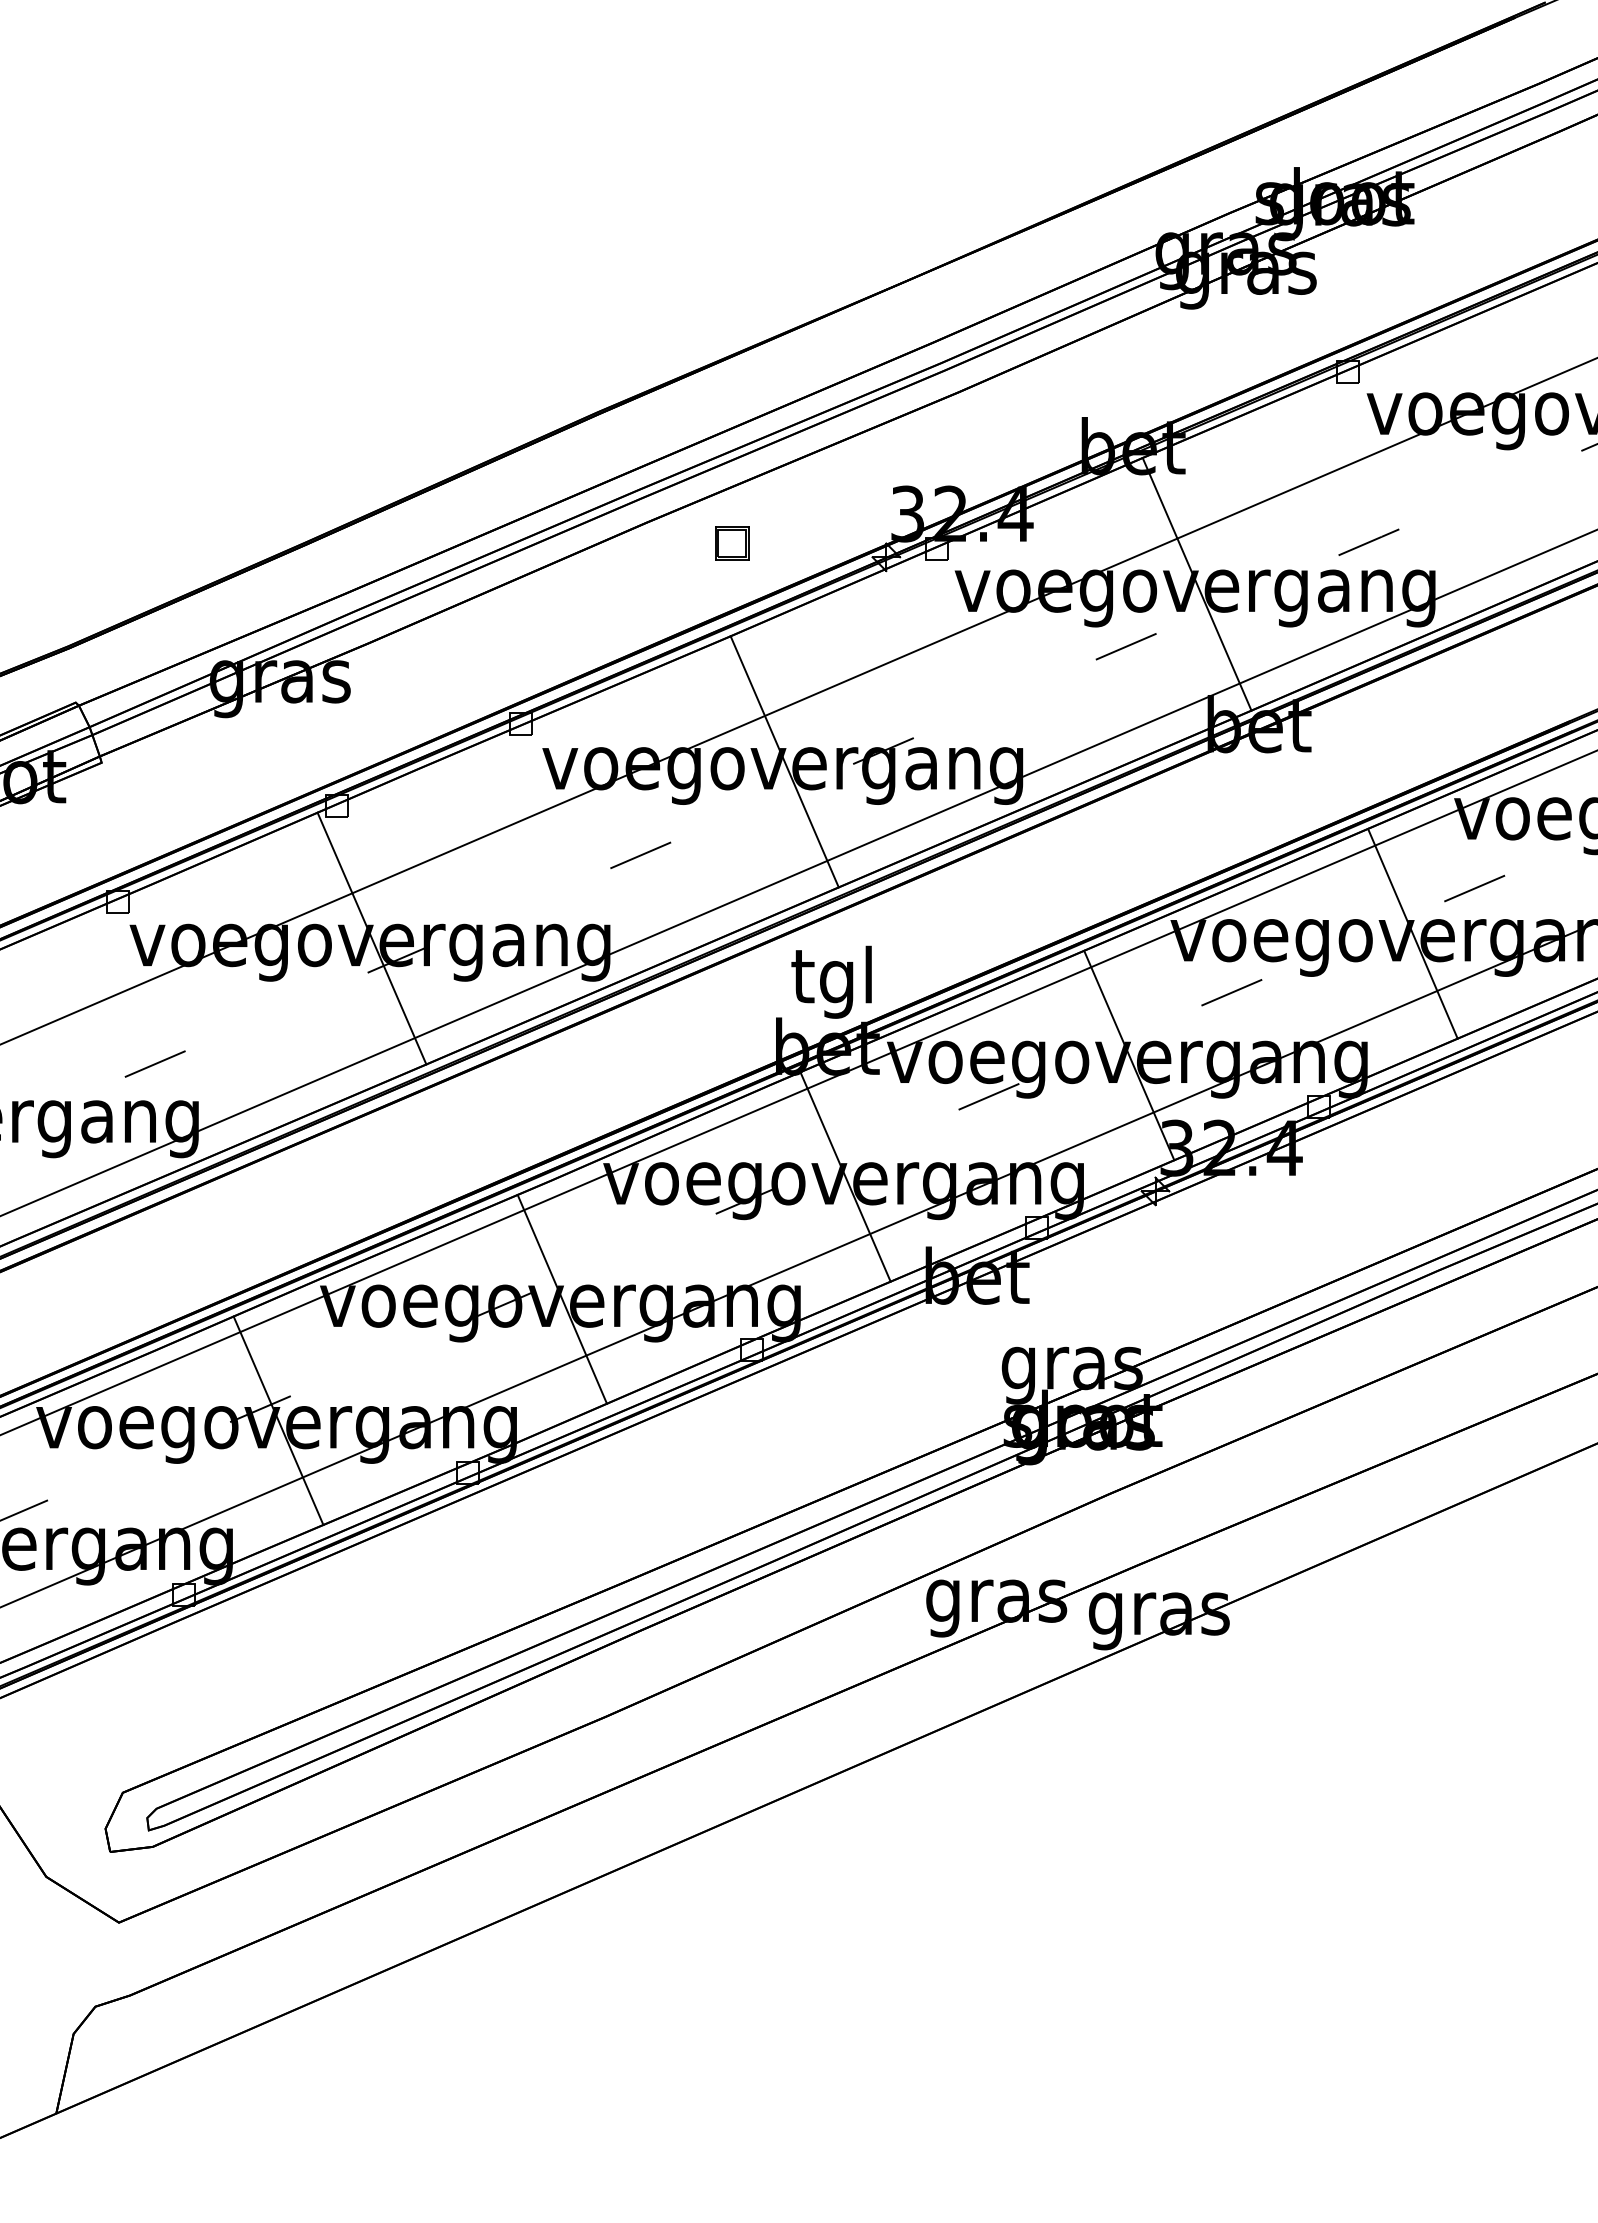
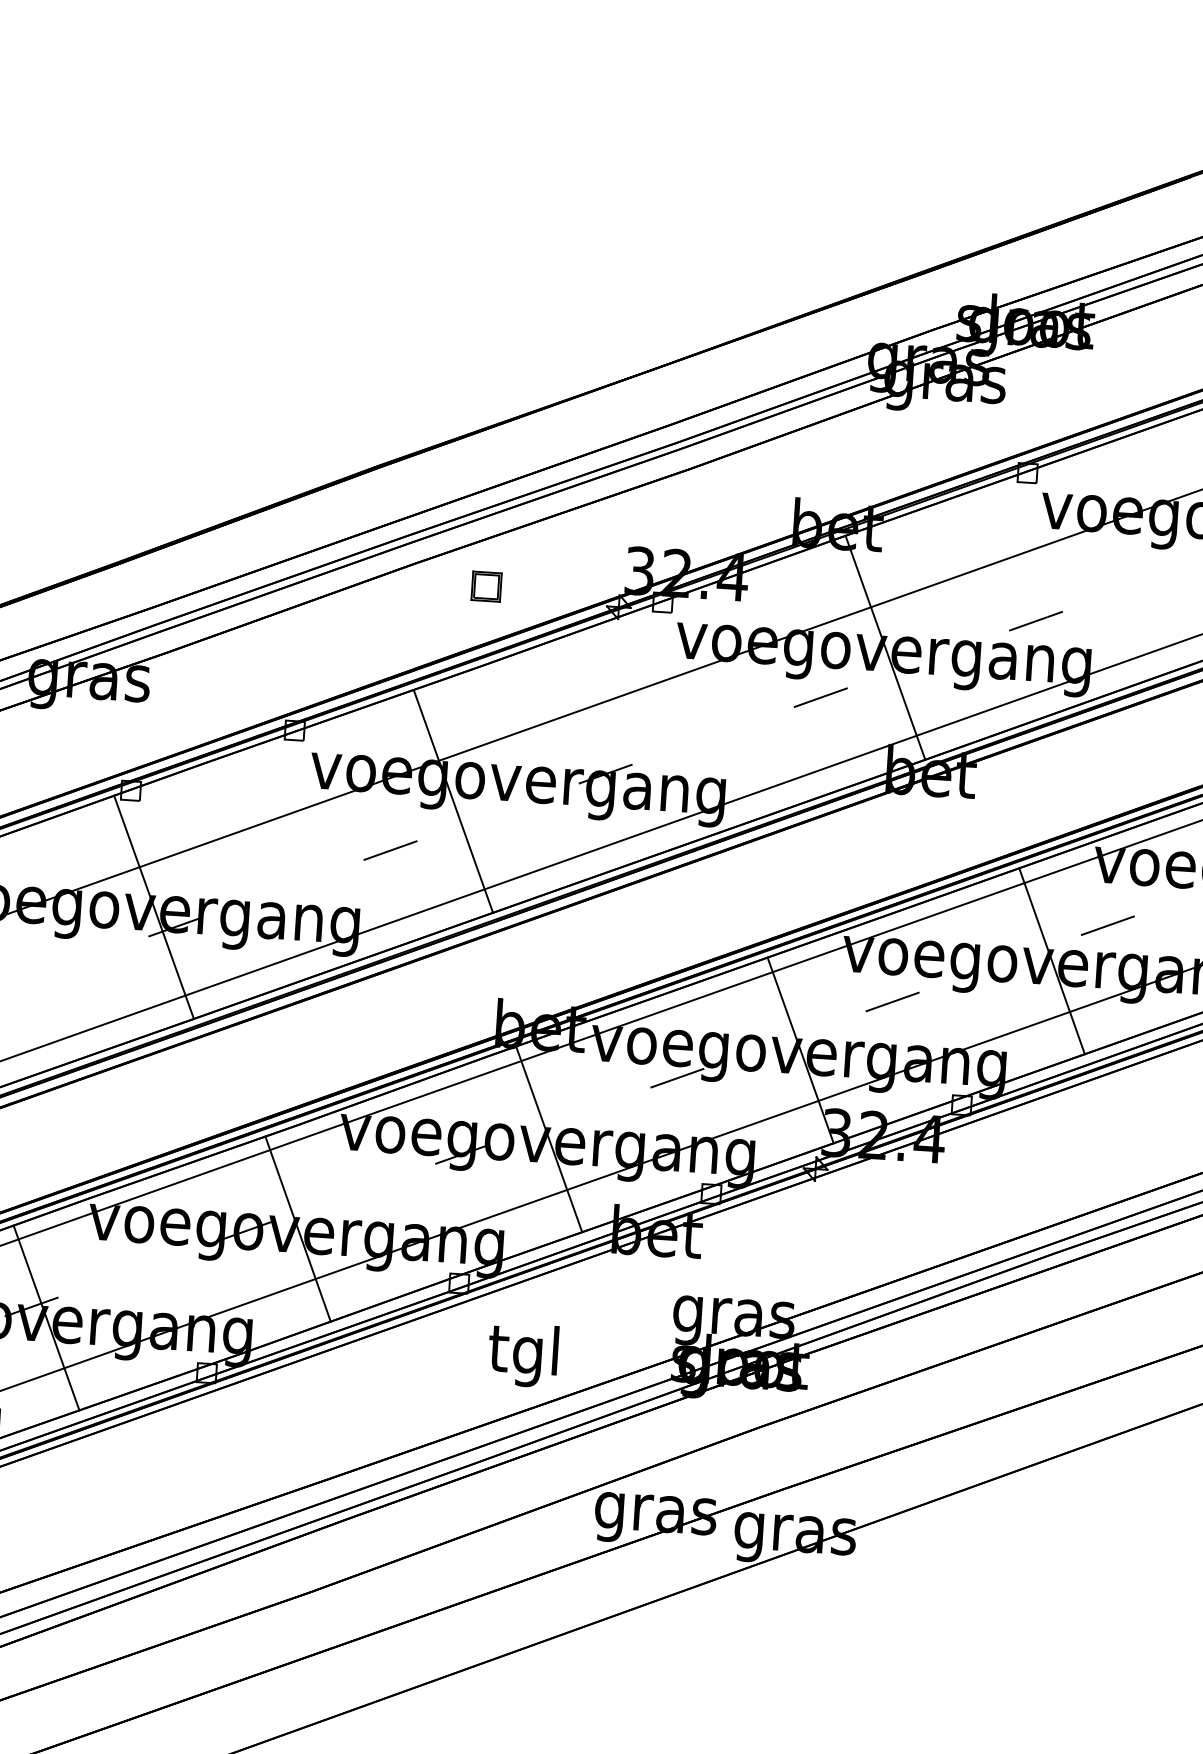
line: (784, 761) -> (453, 801), moved
text: (831, 981) -> (523, 1354), moved

